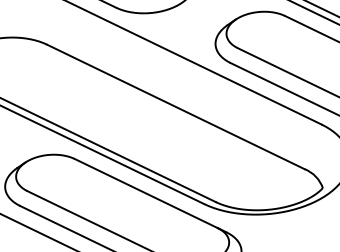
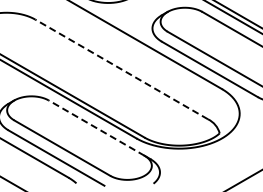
line: (175, 106) -> (121, 69), solid -> dashed
line: (145, 192) -> (96, 127), solid -> dashed

